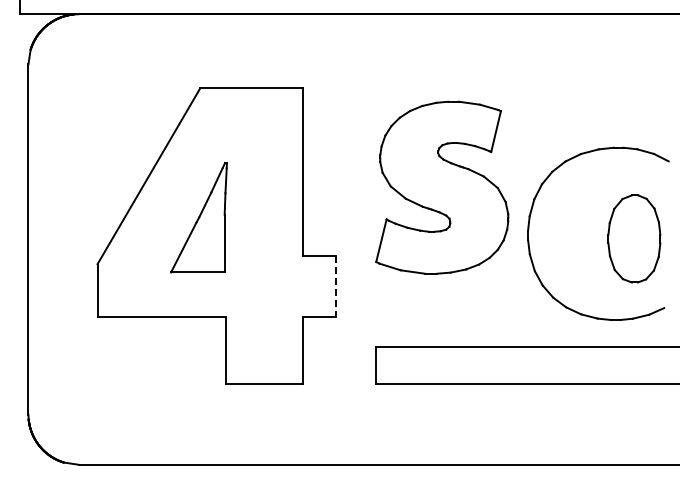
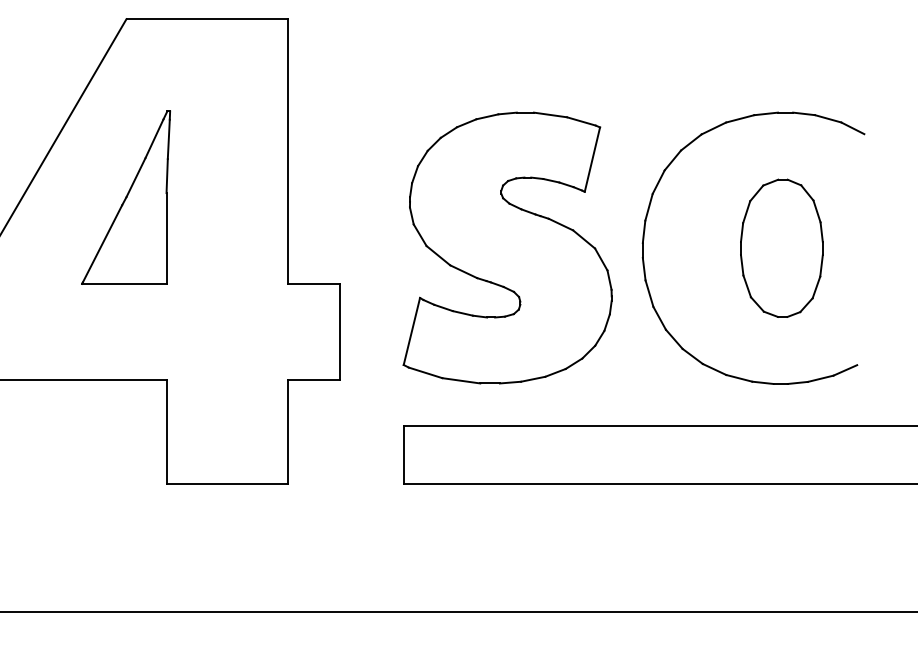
part: (442, 187) -> (508, 247), moved
part: (198, 217) -> (125, 197), moved
part: (634, 238) -> (782, 247), moved
line: (335, 287) -> (339, 332), dashed -> solid

